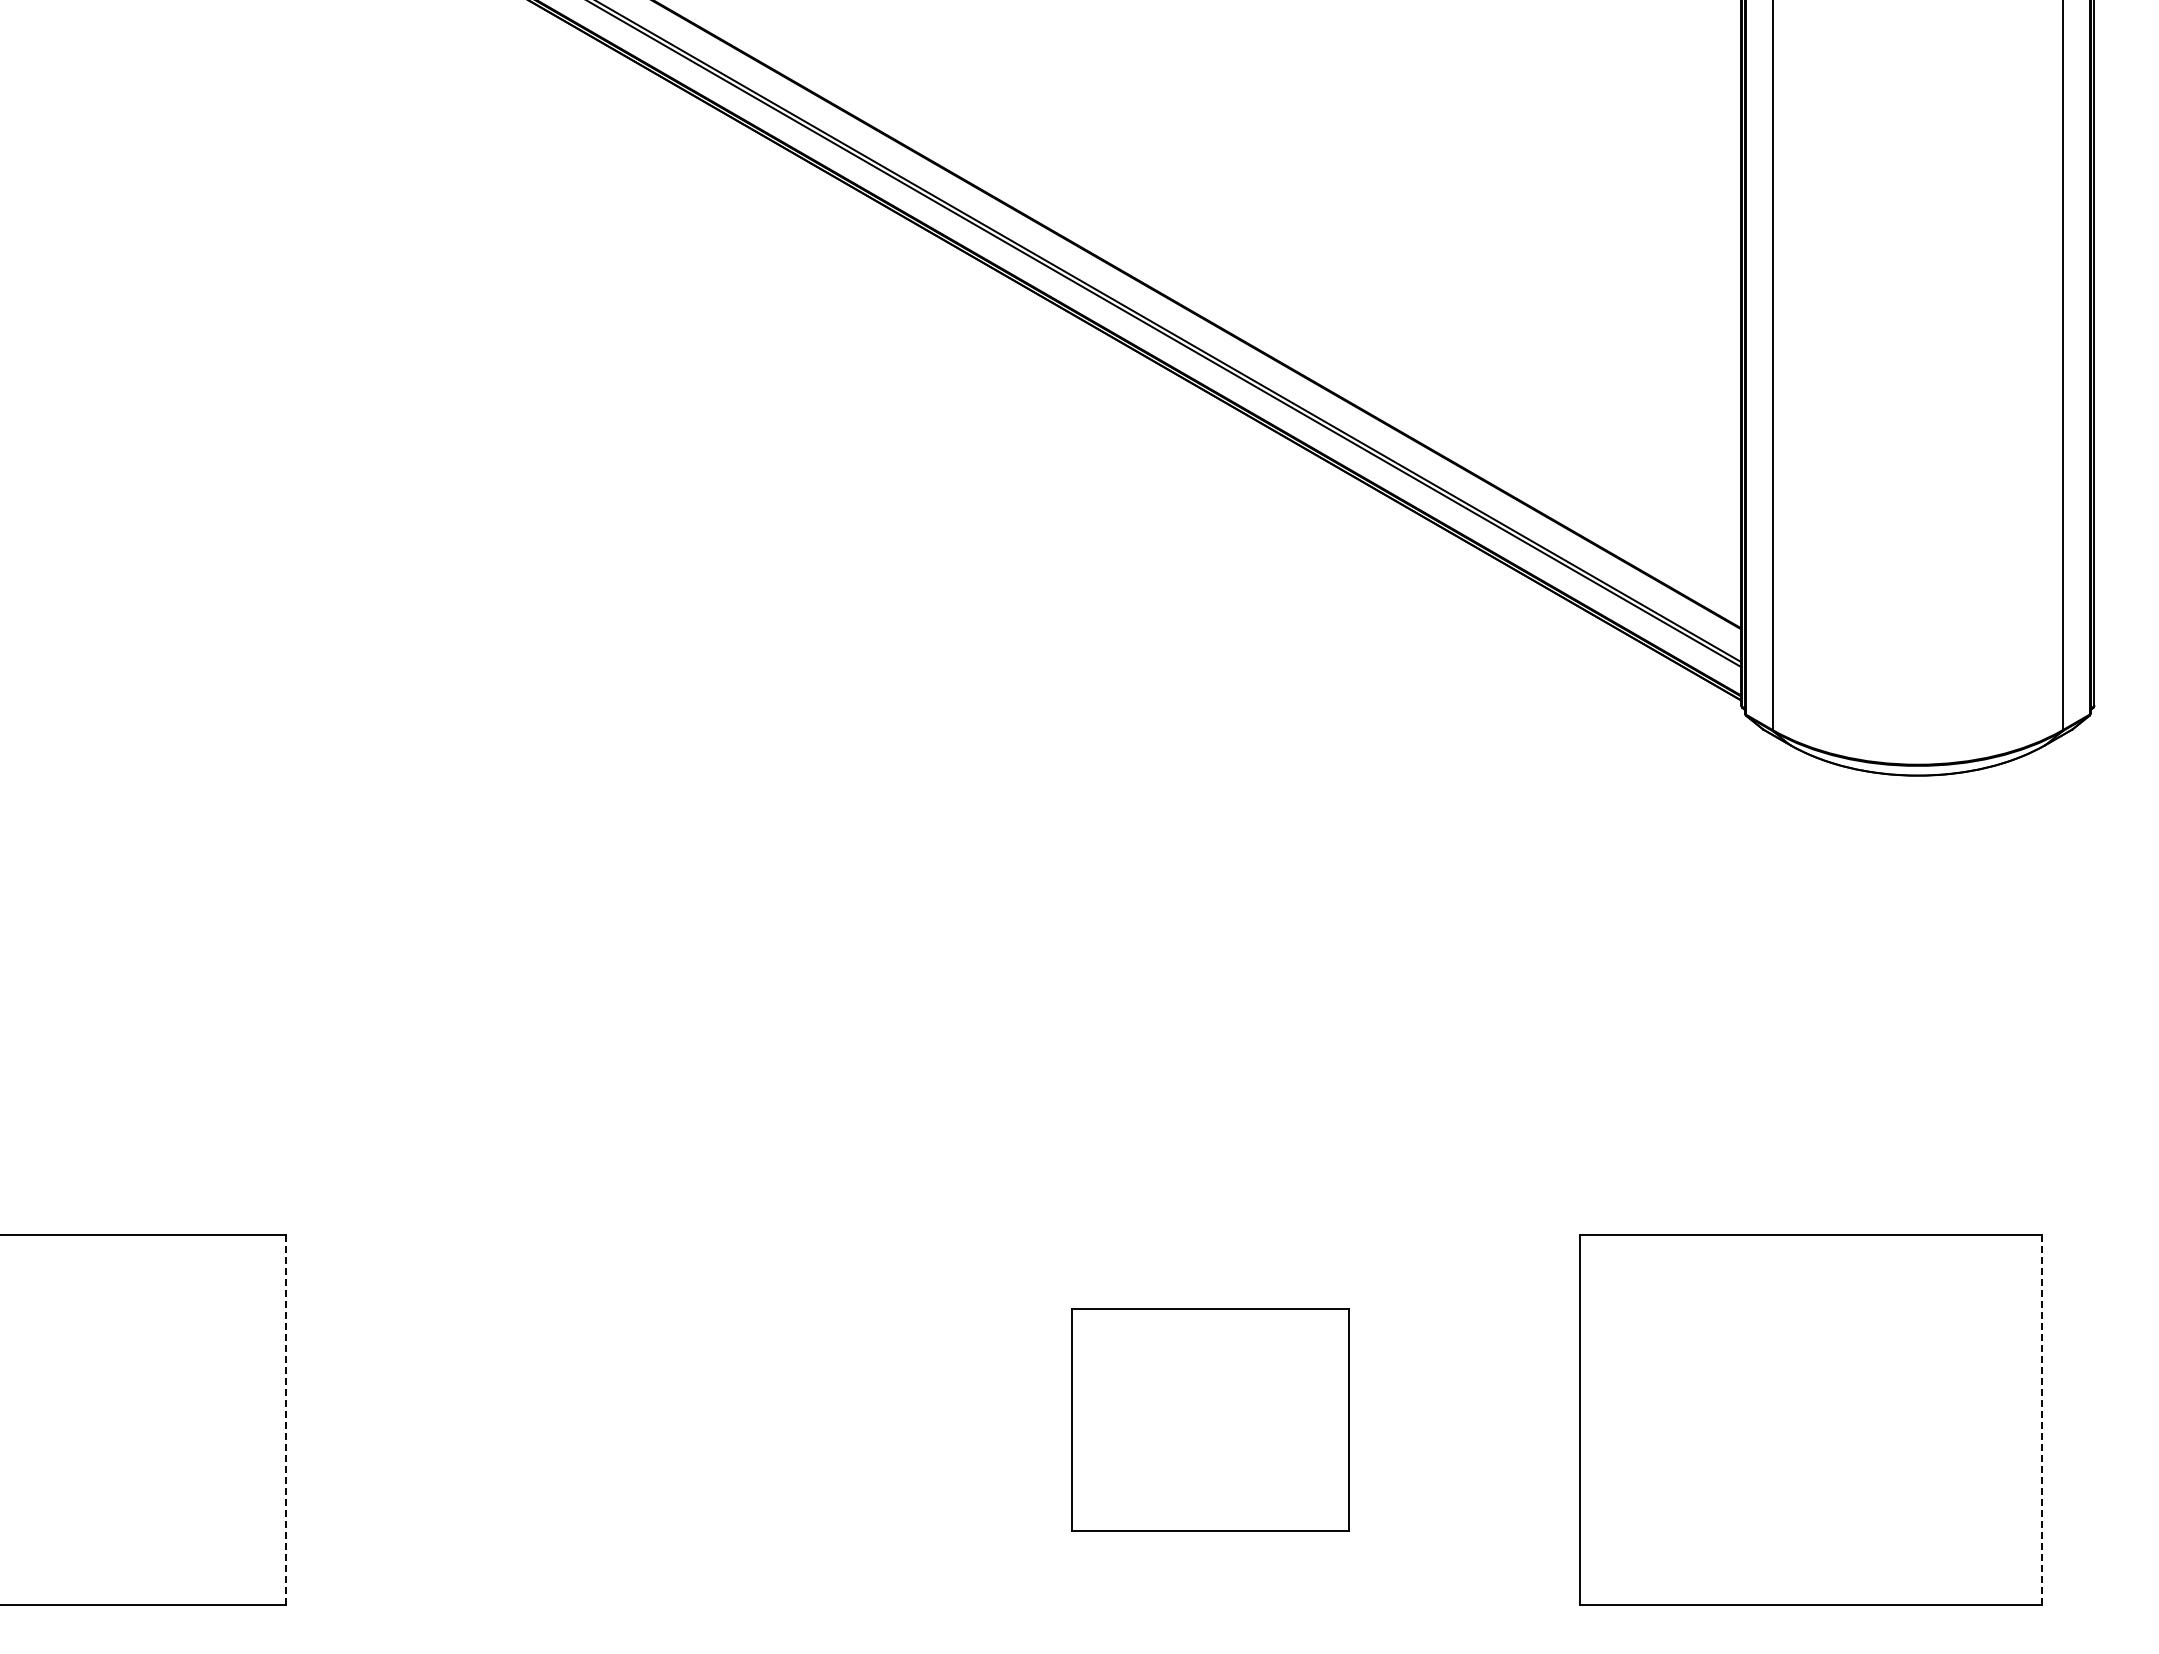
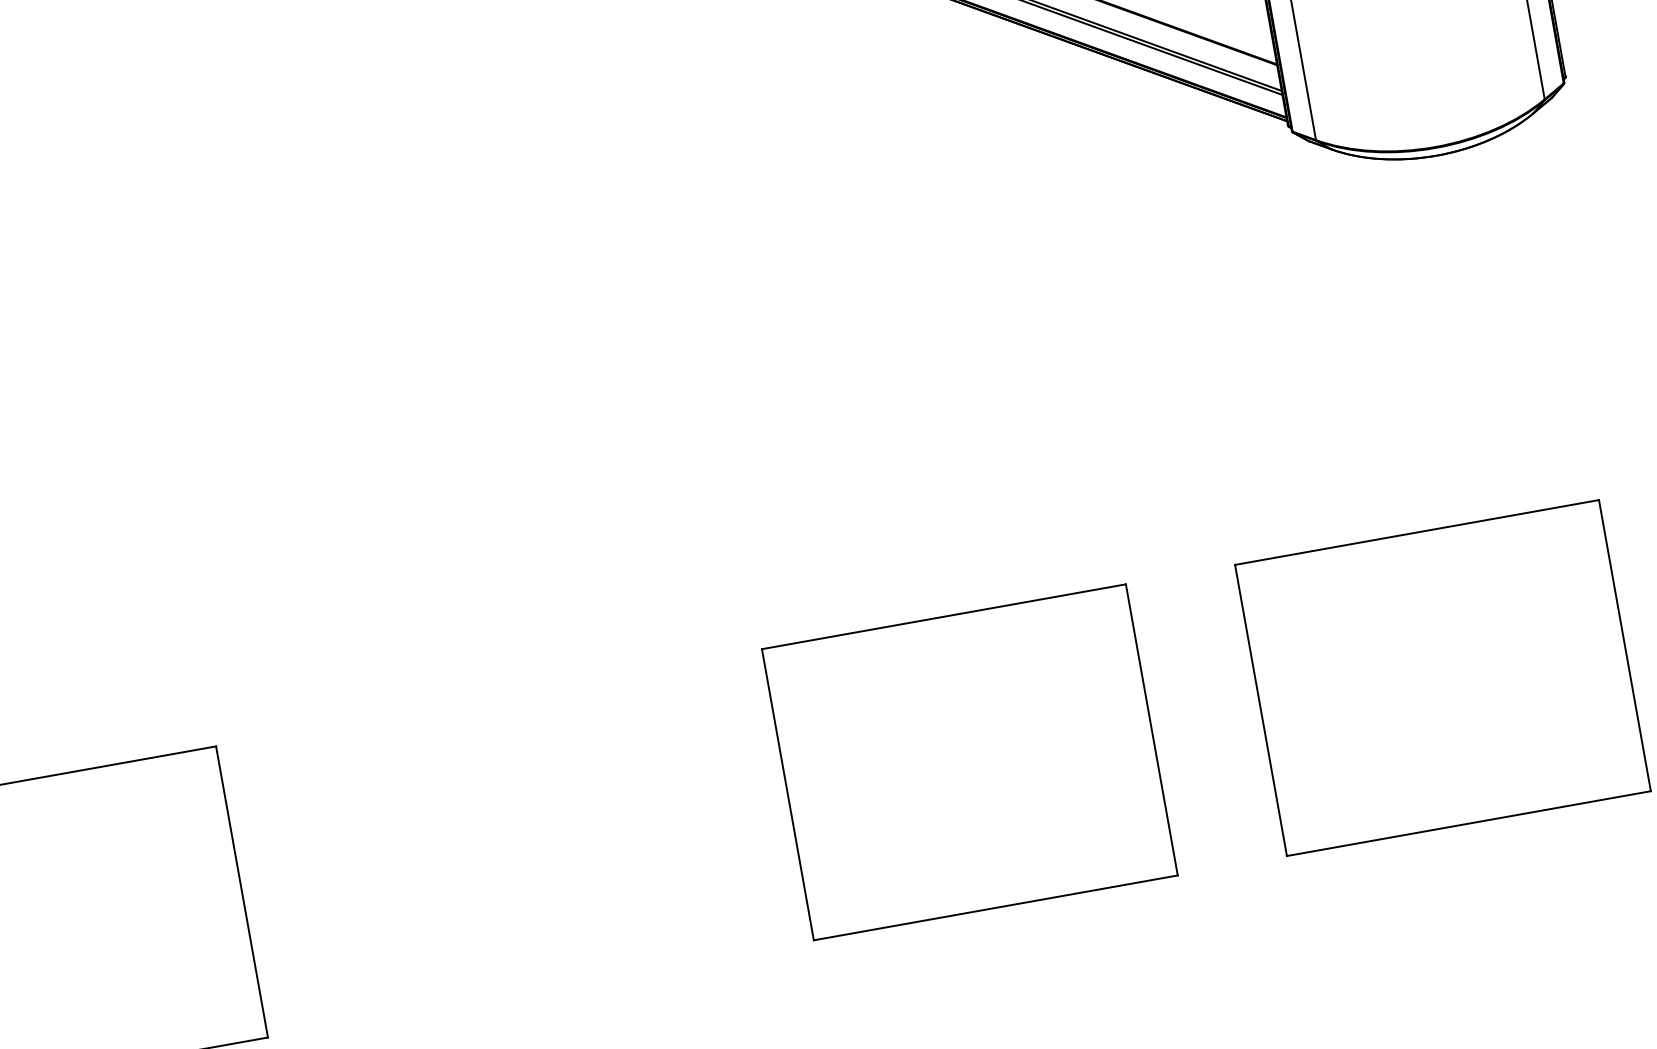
line: (286, 1419) -> (242, 891), dashed -> solid
part: (1209, 1419) -> (969, 762), size x1.67
line: (2041, 1419) -> (1624, 645), dashed -> solid

